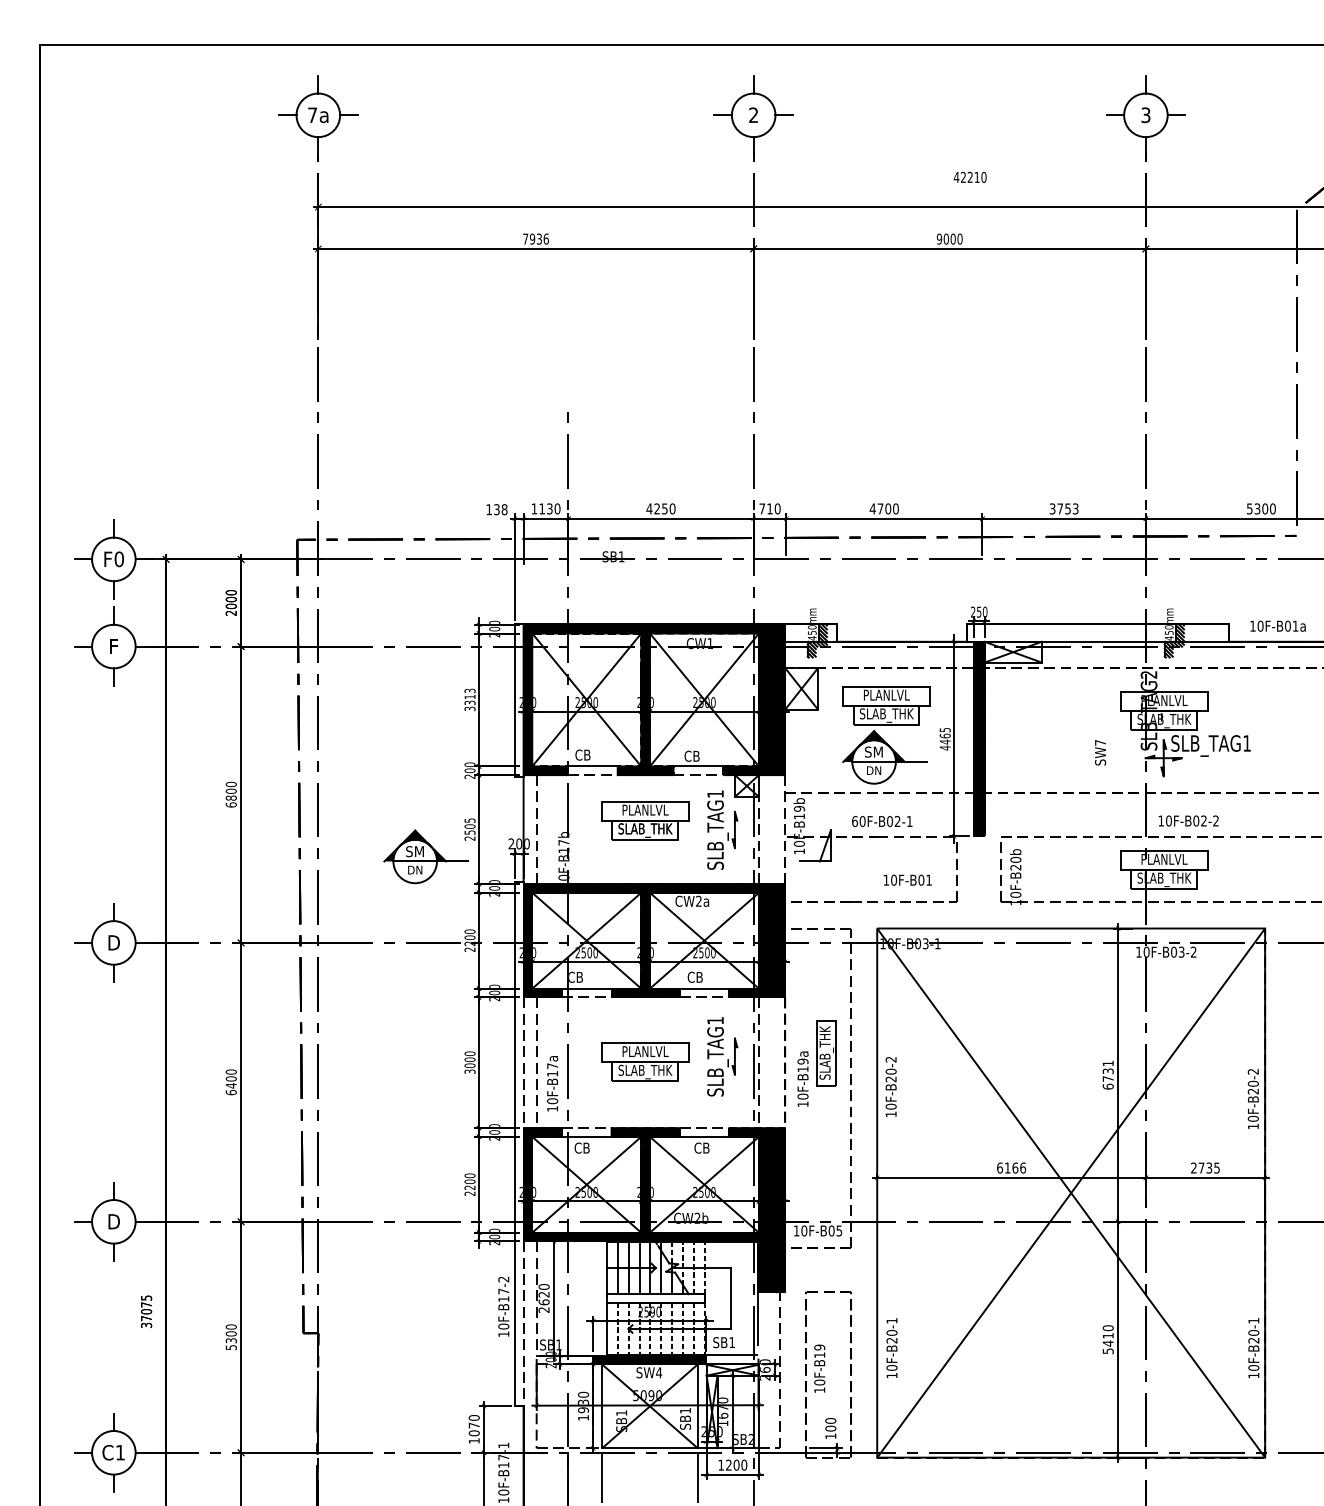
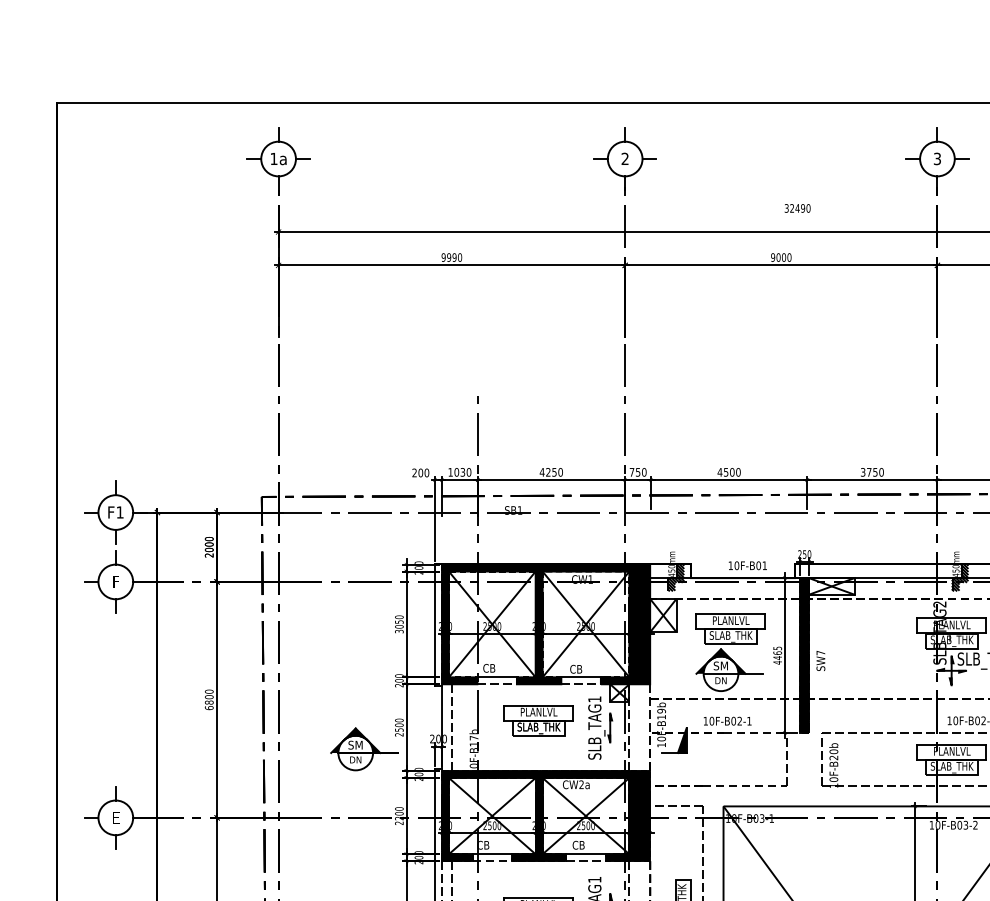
text: (312, 114) -> (273, 158), 7a -> 1a
text: (966, 176) -> (794, 207), 42210 -> 32490
text: (535, 238) -> (451, 257), 7936 -> 9990
text: (542, 508) -> (457, 472), 1130 -> 1030
text: (769, 508) -> (637, 472), 710 -> 750
text: (880, 508) -> (726, 472), 4700 -> 4500
text: (1075, 508) -> (881, 472), 3753 -> 3750
text: (496, 509) -> (420, 472), 138 -> 200
text: (118, 559) -> (119, 512), F0 -> F1
text: (469, 696) -> (398, 621), 3313 -> 3050
text: (1100, 752) -> (820, 660), moved
text: (469, 820) -> (398, 720), 2505 -> 2500
text: (854, 821) -> (705, 721), 60F-B02-1 -> 10F-B02-1
fill: (824, 845) -> (681, 740), added
text: (907, 879) -> (747, 565), moved
text: (113, 942) -> (115, 817), D -> E

